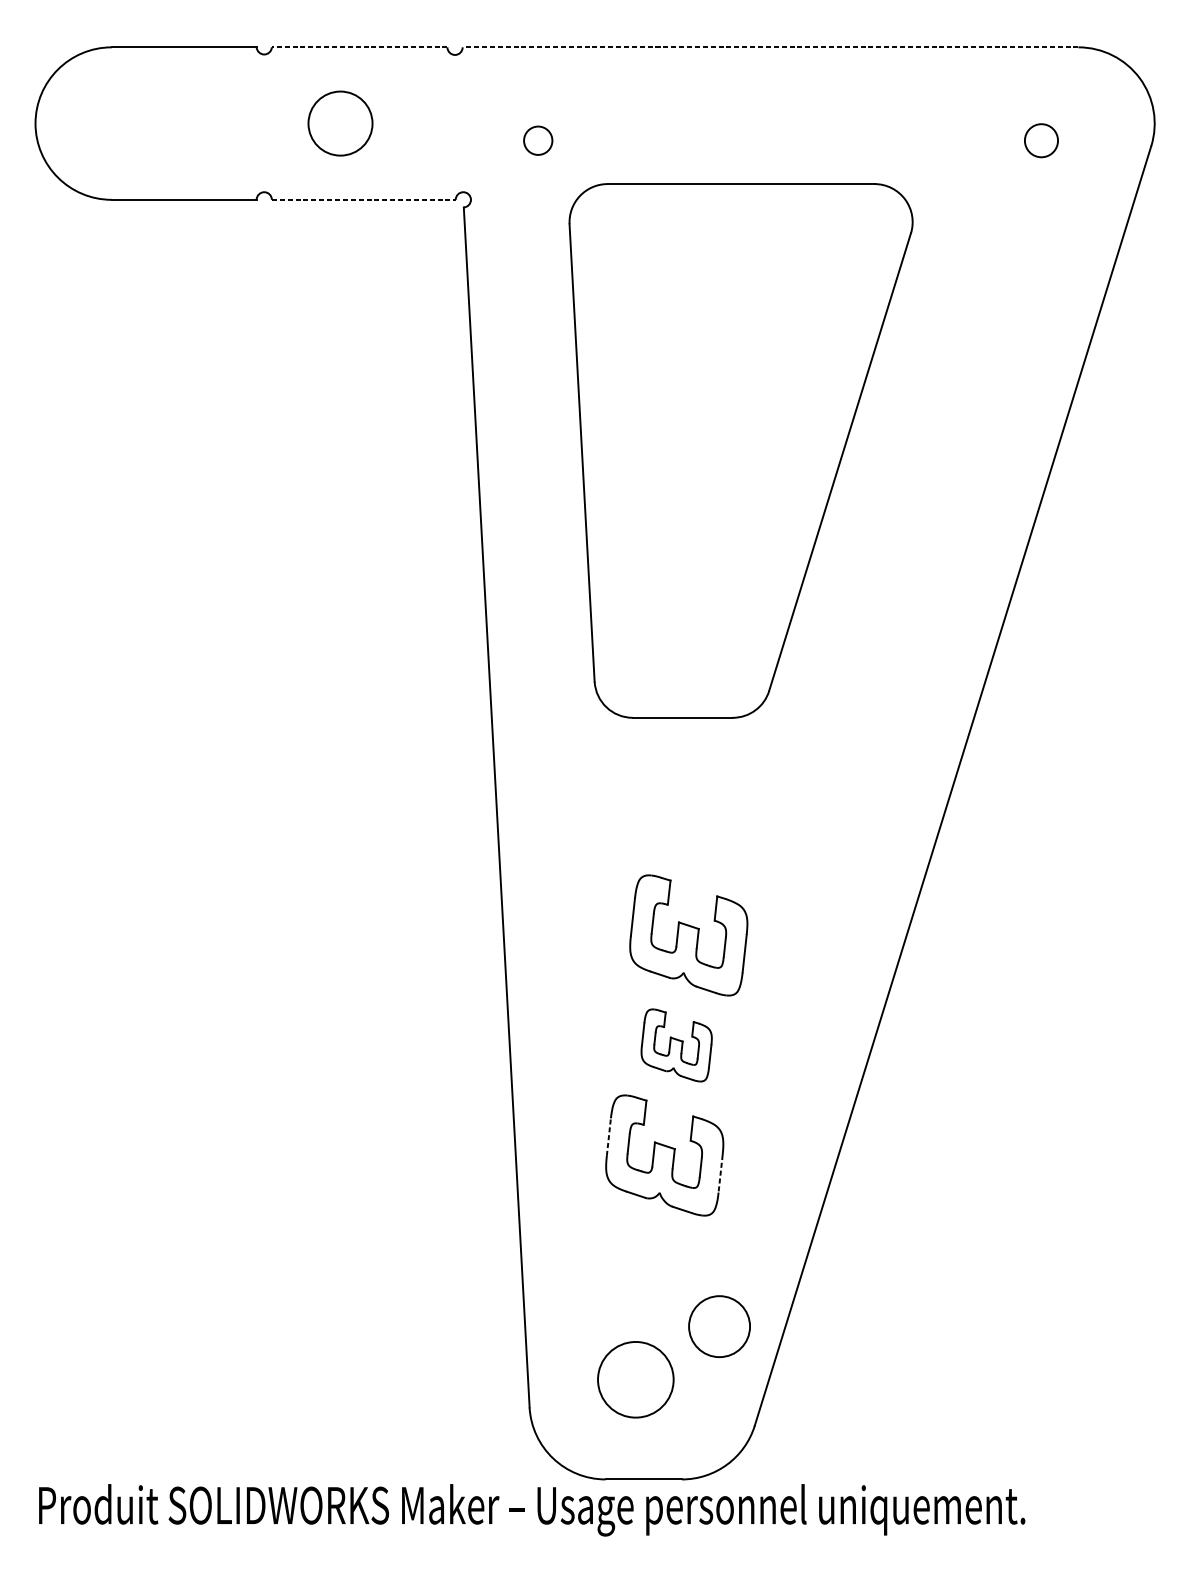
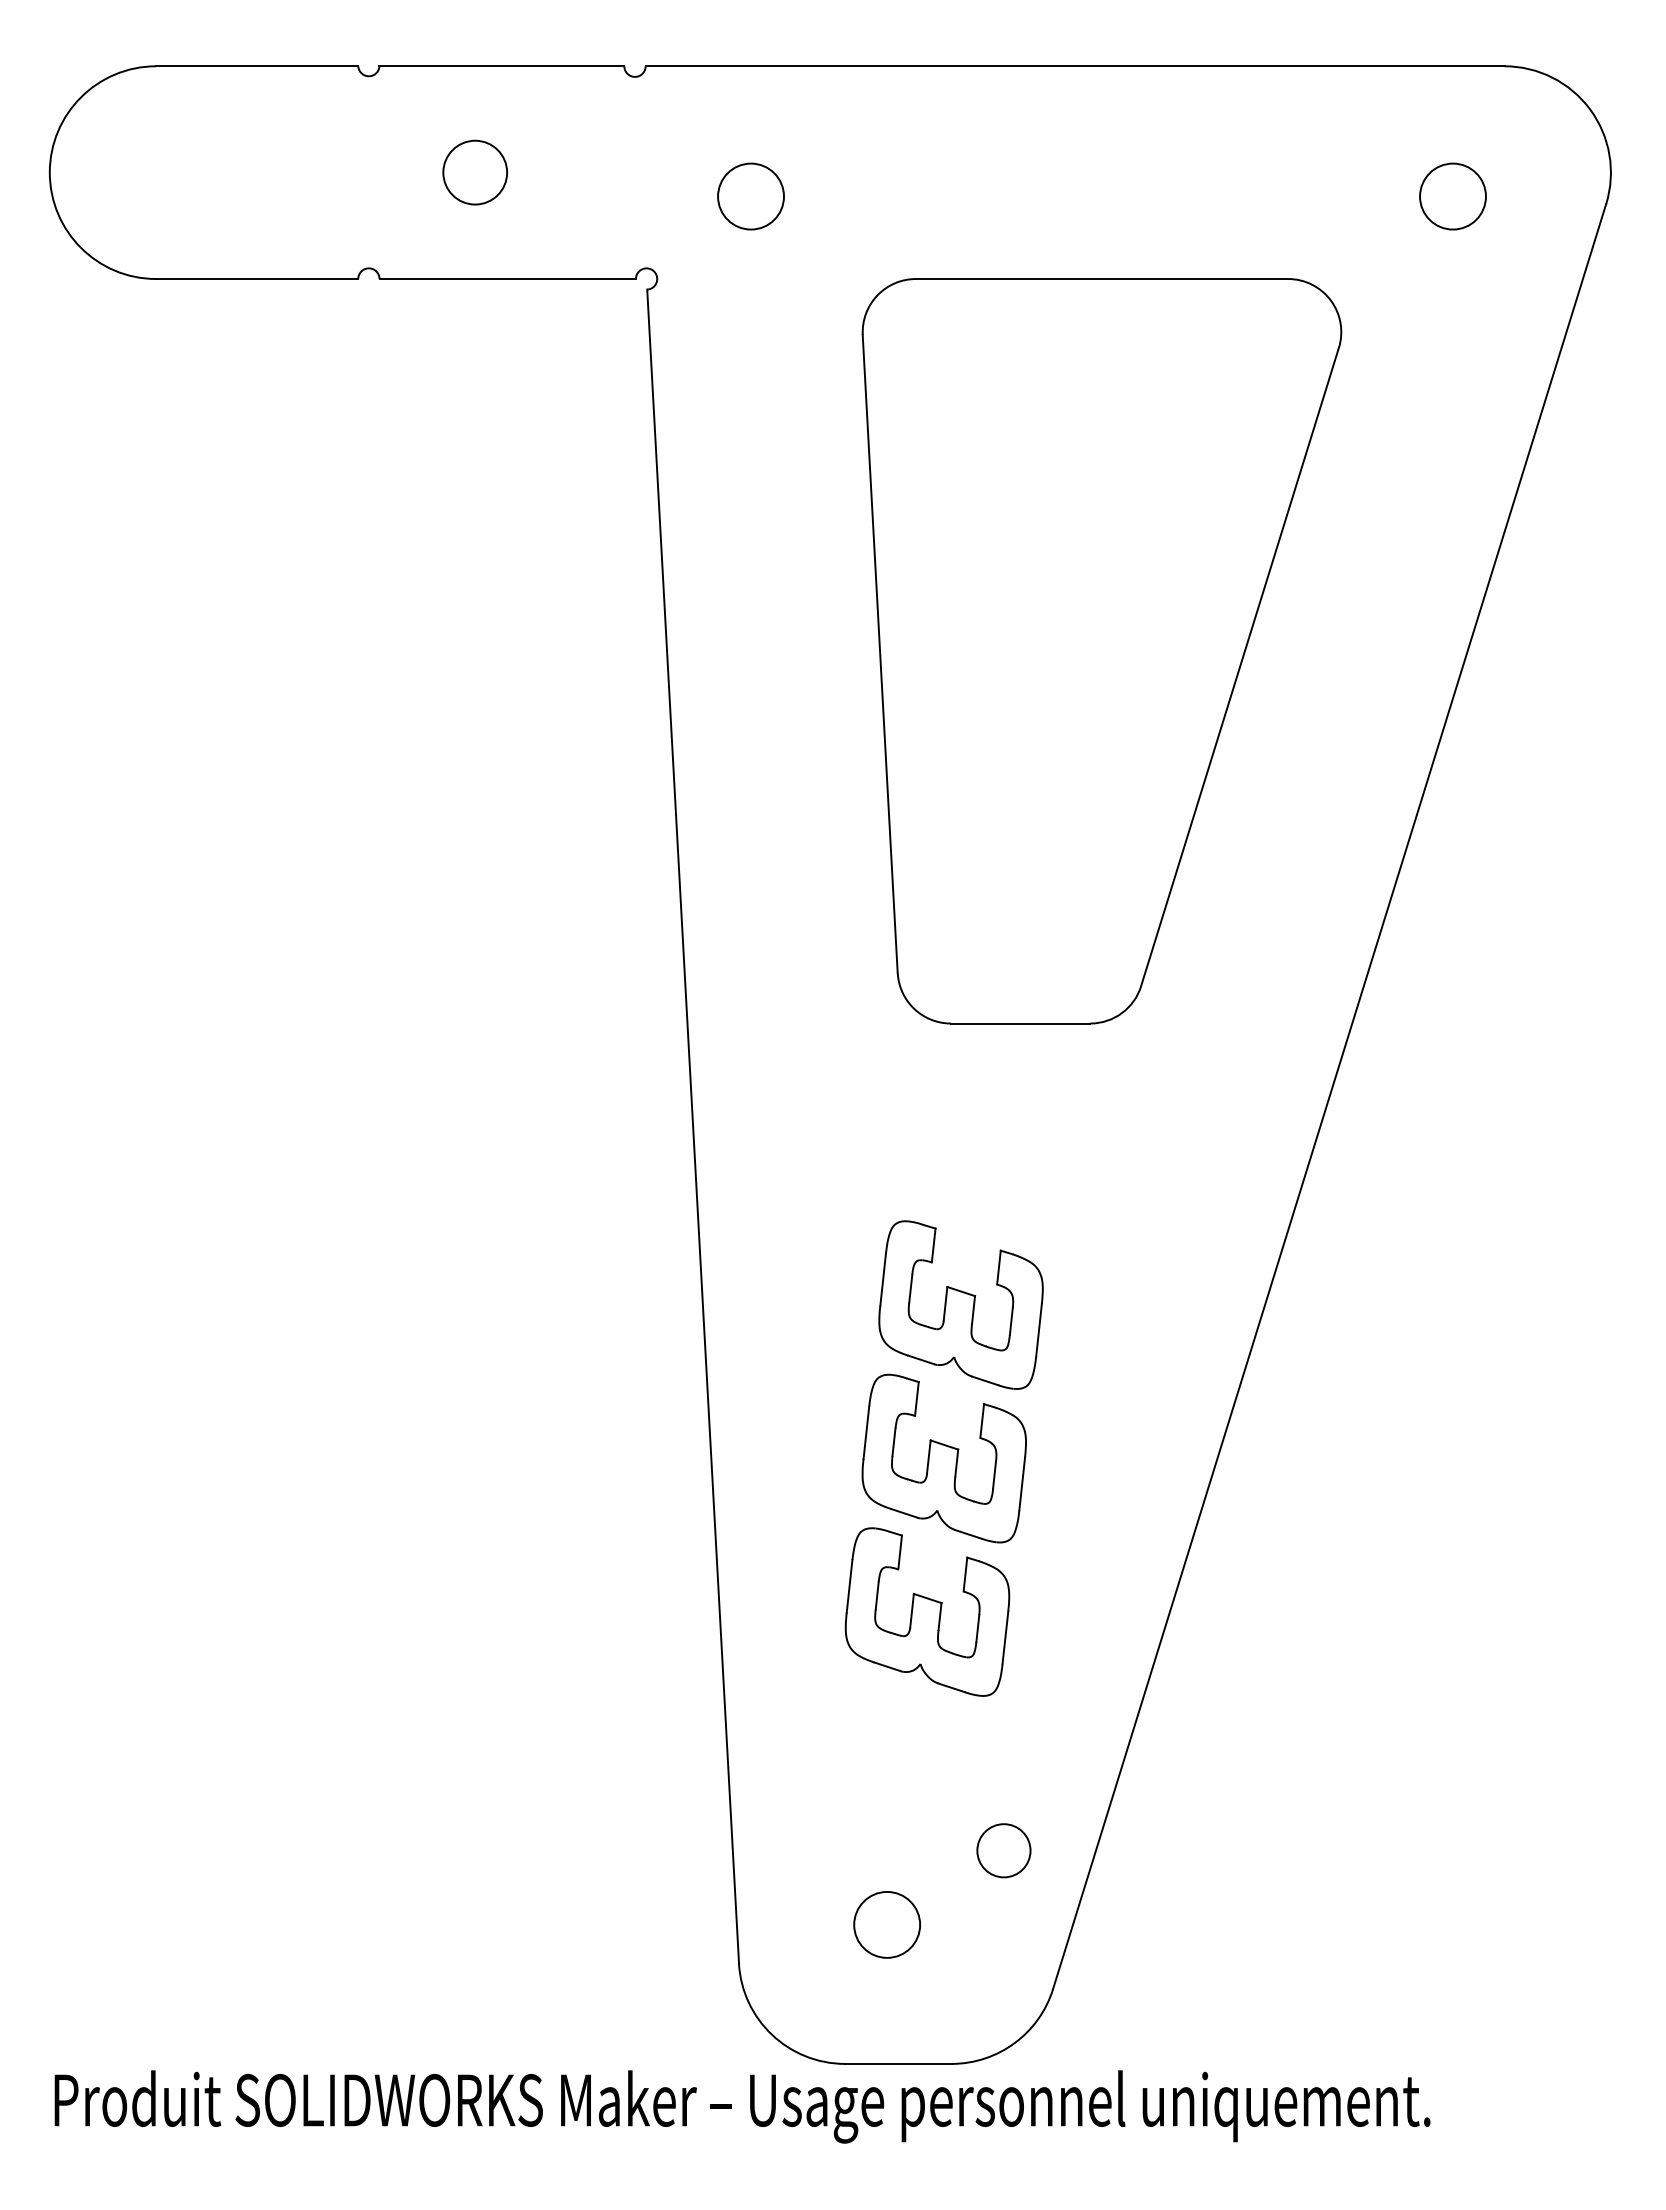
line: (359, 47) -> (501, 66), dashed -> solid
line: (770, 47) -> (1074, 66), dashed -> solid
circle: (340, 123) -> (475, 172), size x0.71
circle: (538, 140) -> (751, 196), size x1.67
circle: (1041, 140) -> (1452, 196), size x1.43
line: (364, 200) -> (508, 279), dashed -> solid
part: (740, 451) -> (1101, 651), moved
part: (676, 1045) -> (943, 1458), size x1.67
line: (608, 1136) -> (849, 1585), dashed -> solid
line: (720, 1174) -> (1005, 1638), dashed -> solid
circle: (719, 1326) -> (1003, 1850), size x0.62
circle: (636, 1379) -> (887, 1924), size x0.62

